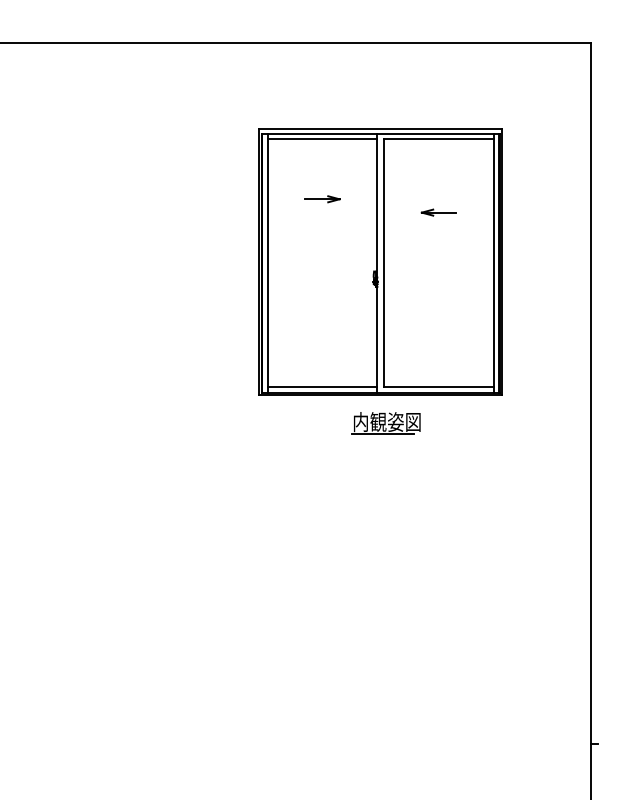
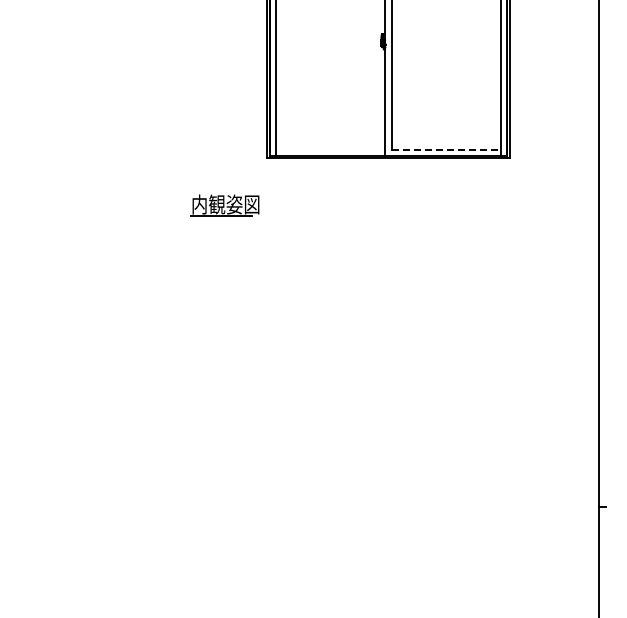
line: (322, 387) -> (330, 150), removed
line: (438, 387) -> (446, 150), solid -> dashed
part: (385, 423) -> (224, 206), moved

